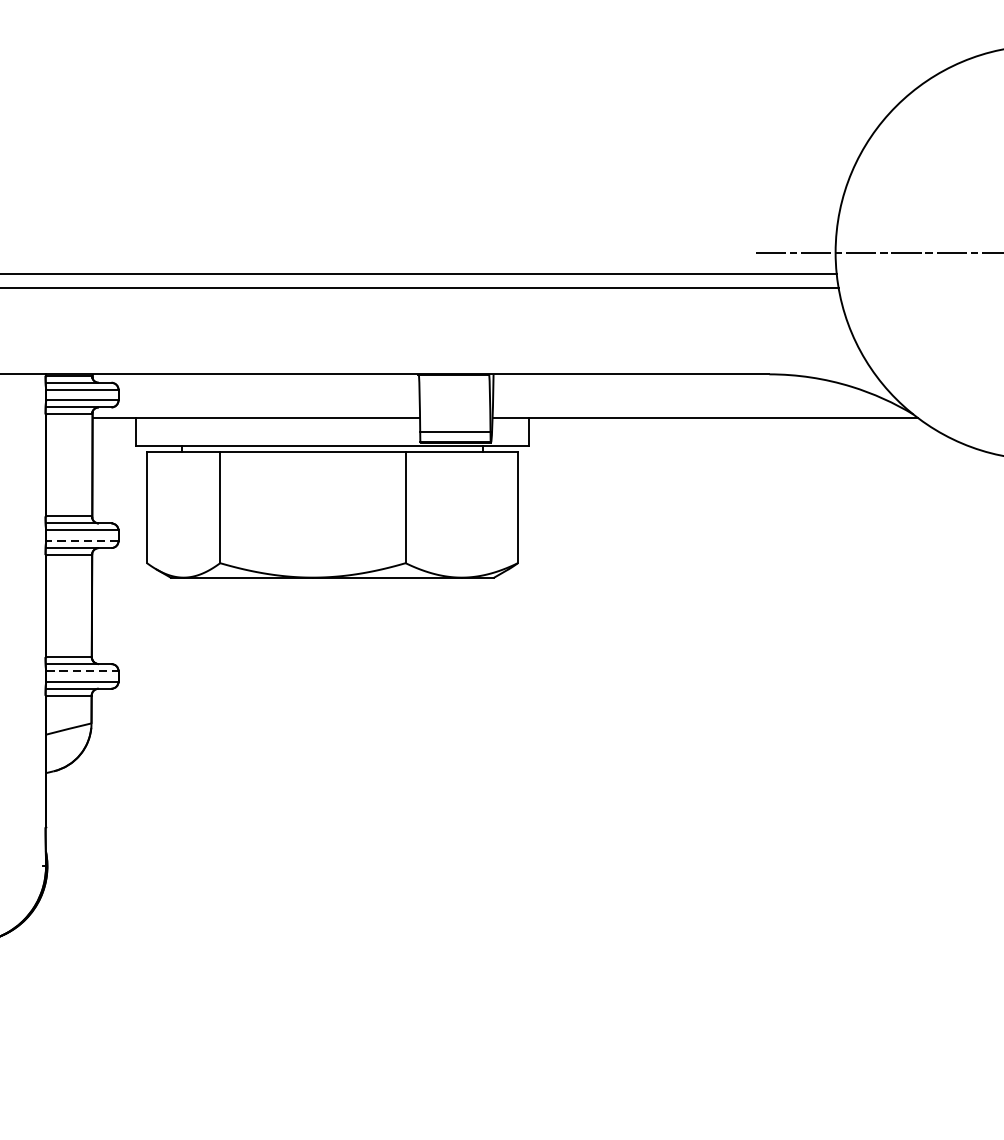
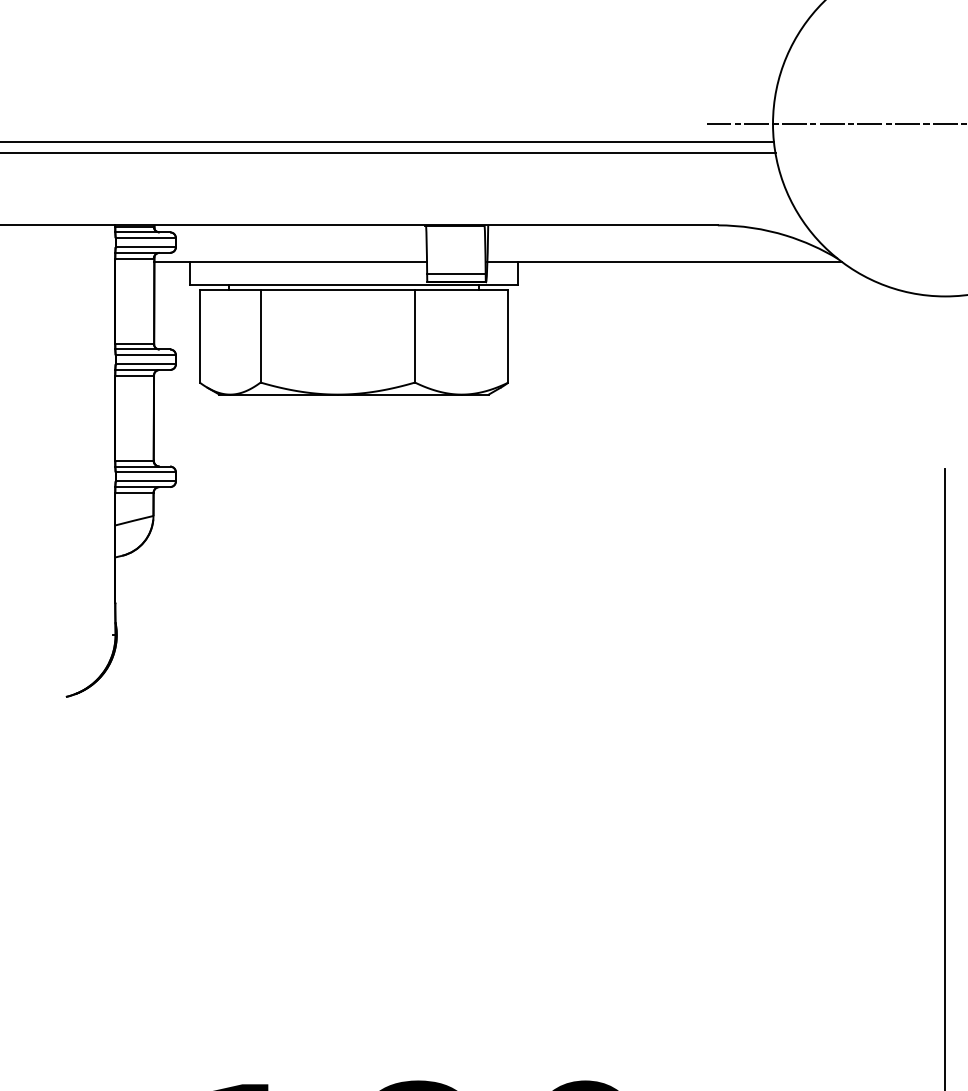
line: (81, 541) -> (145, 364), dashed -> solid
line: (83, 671) -> (146, 472), dashed -> solid

